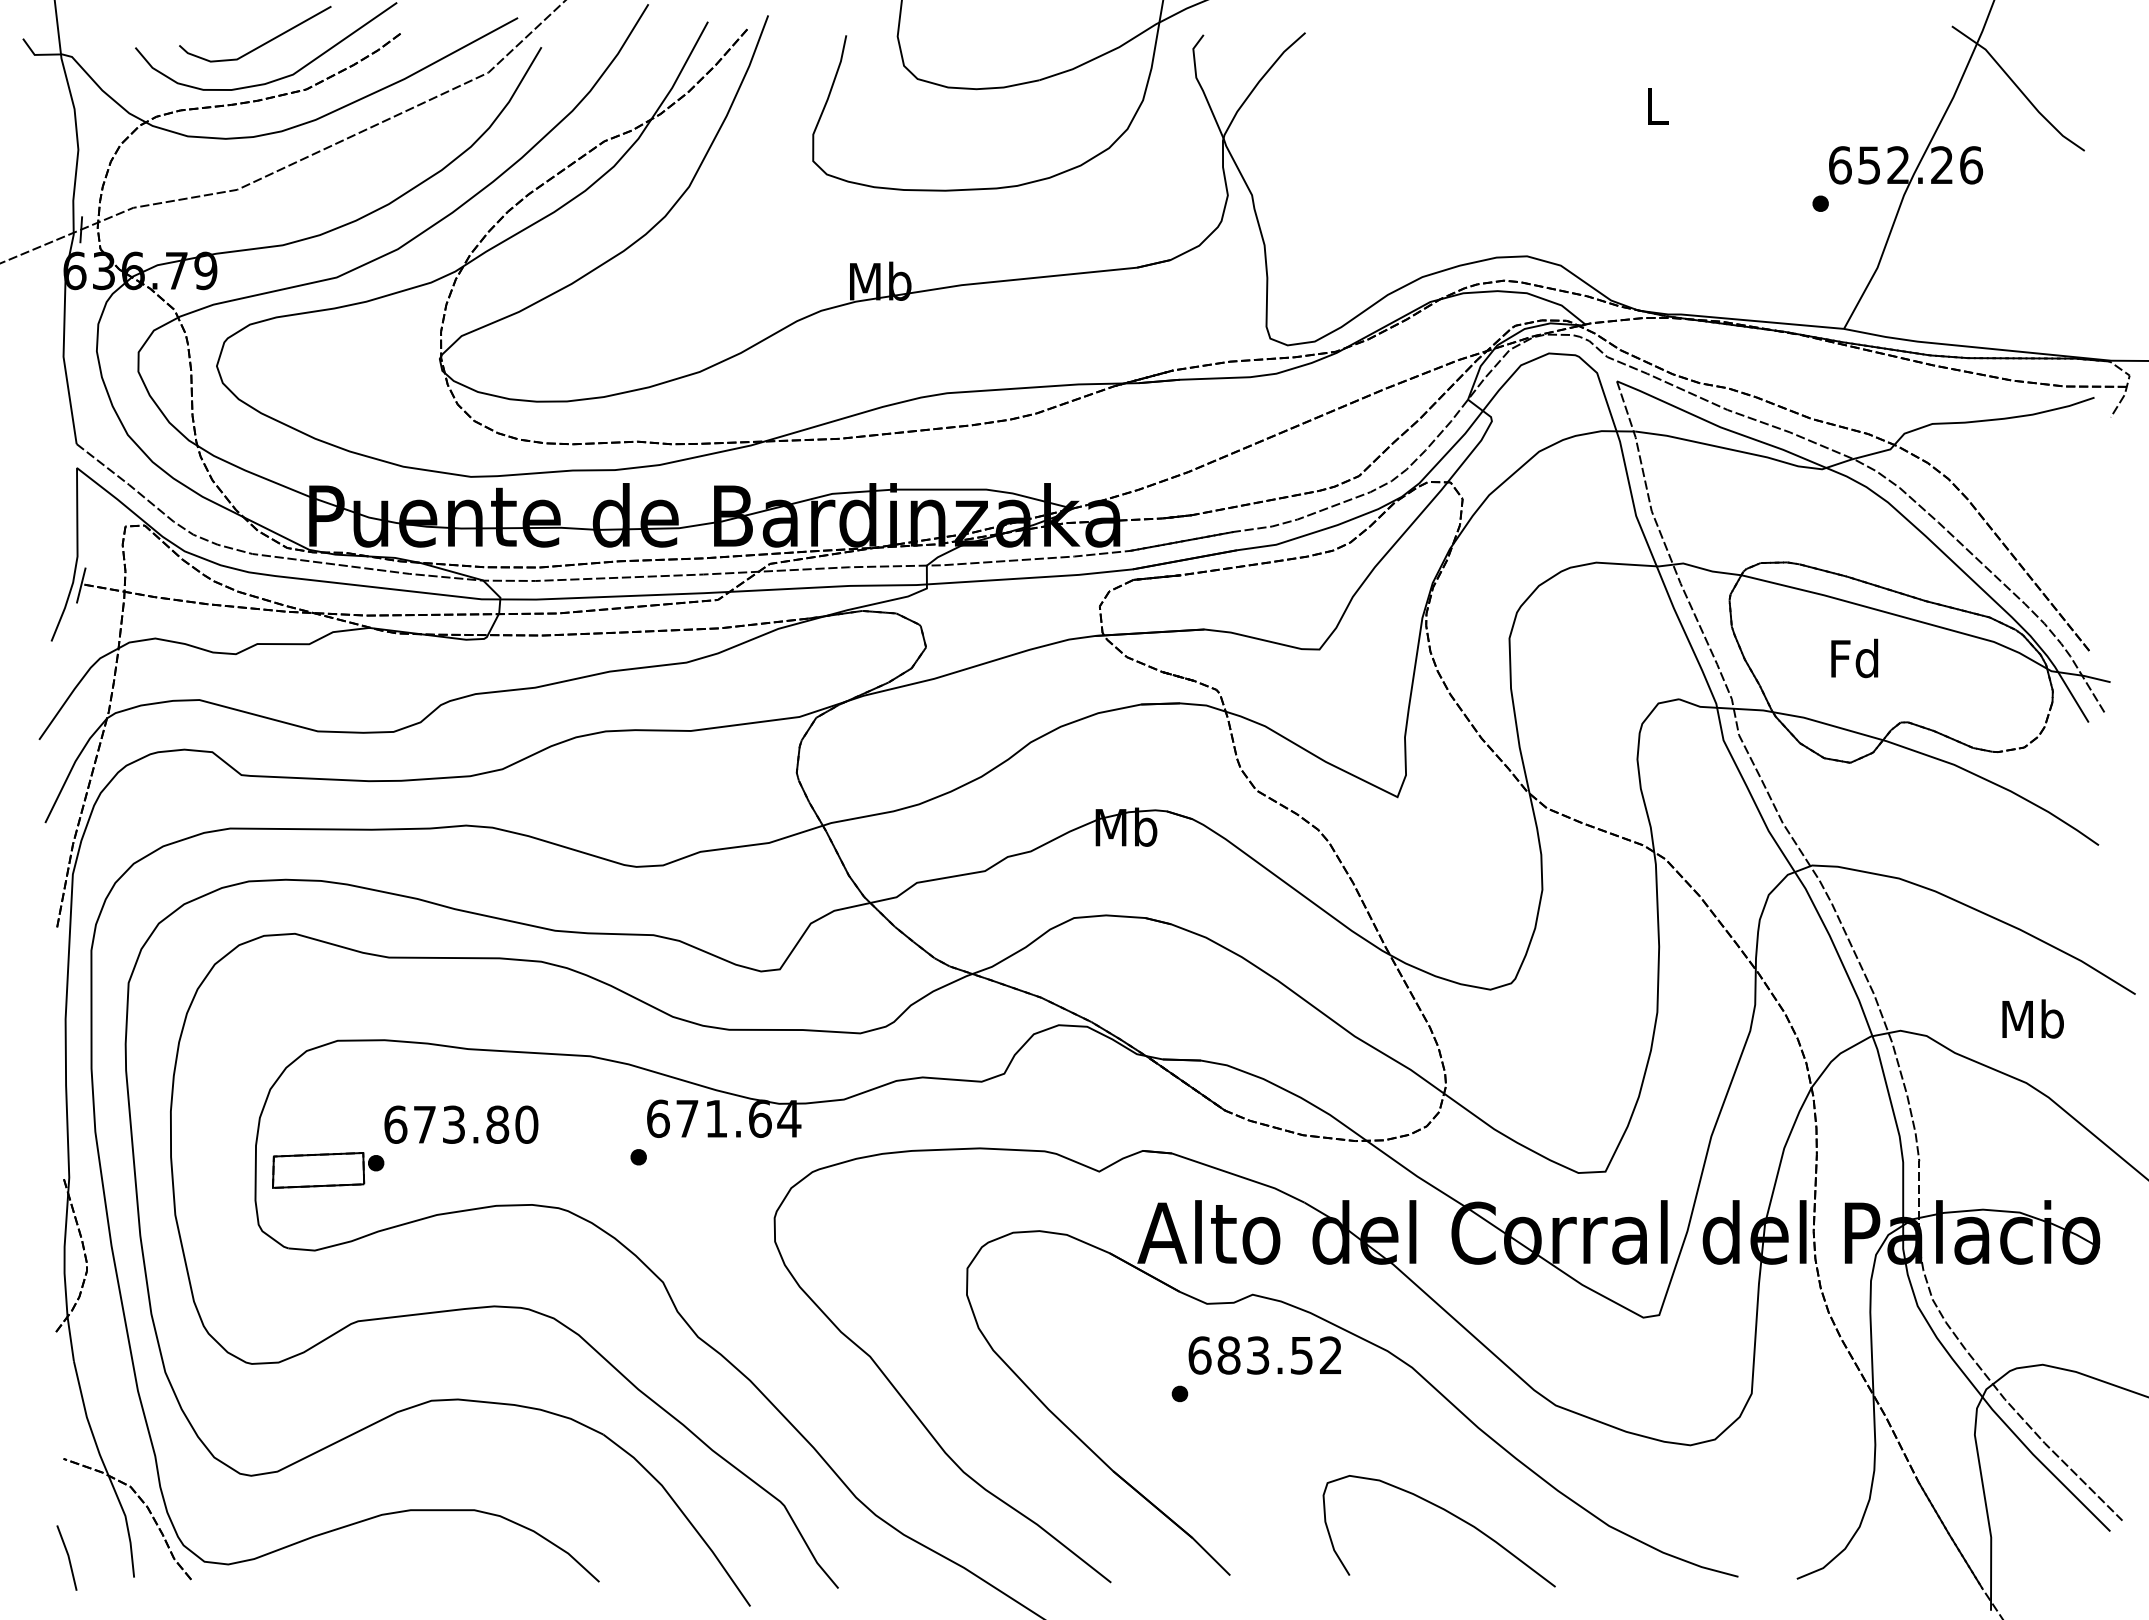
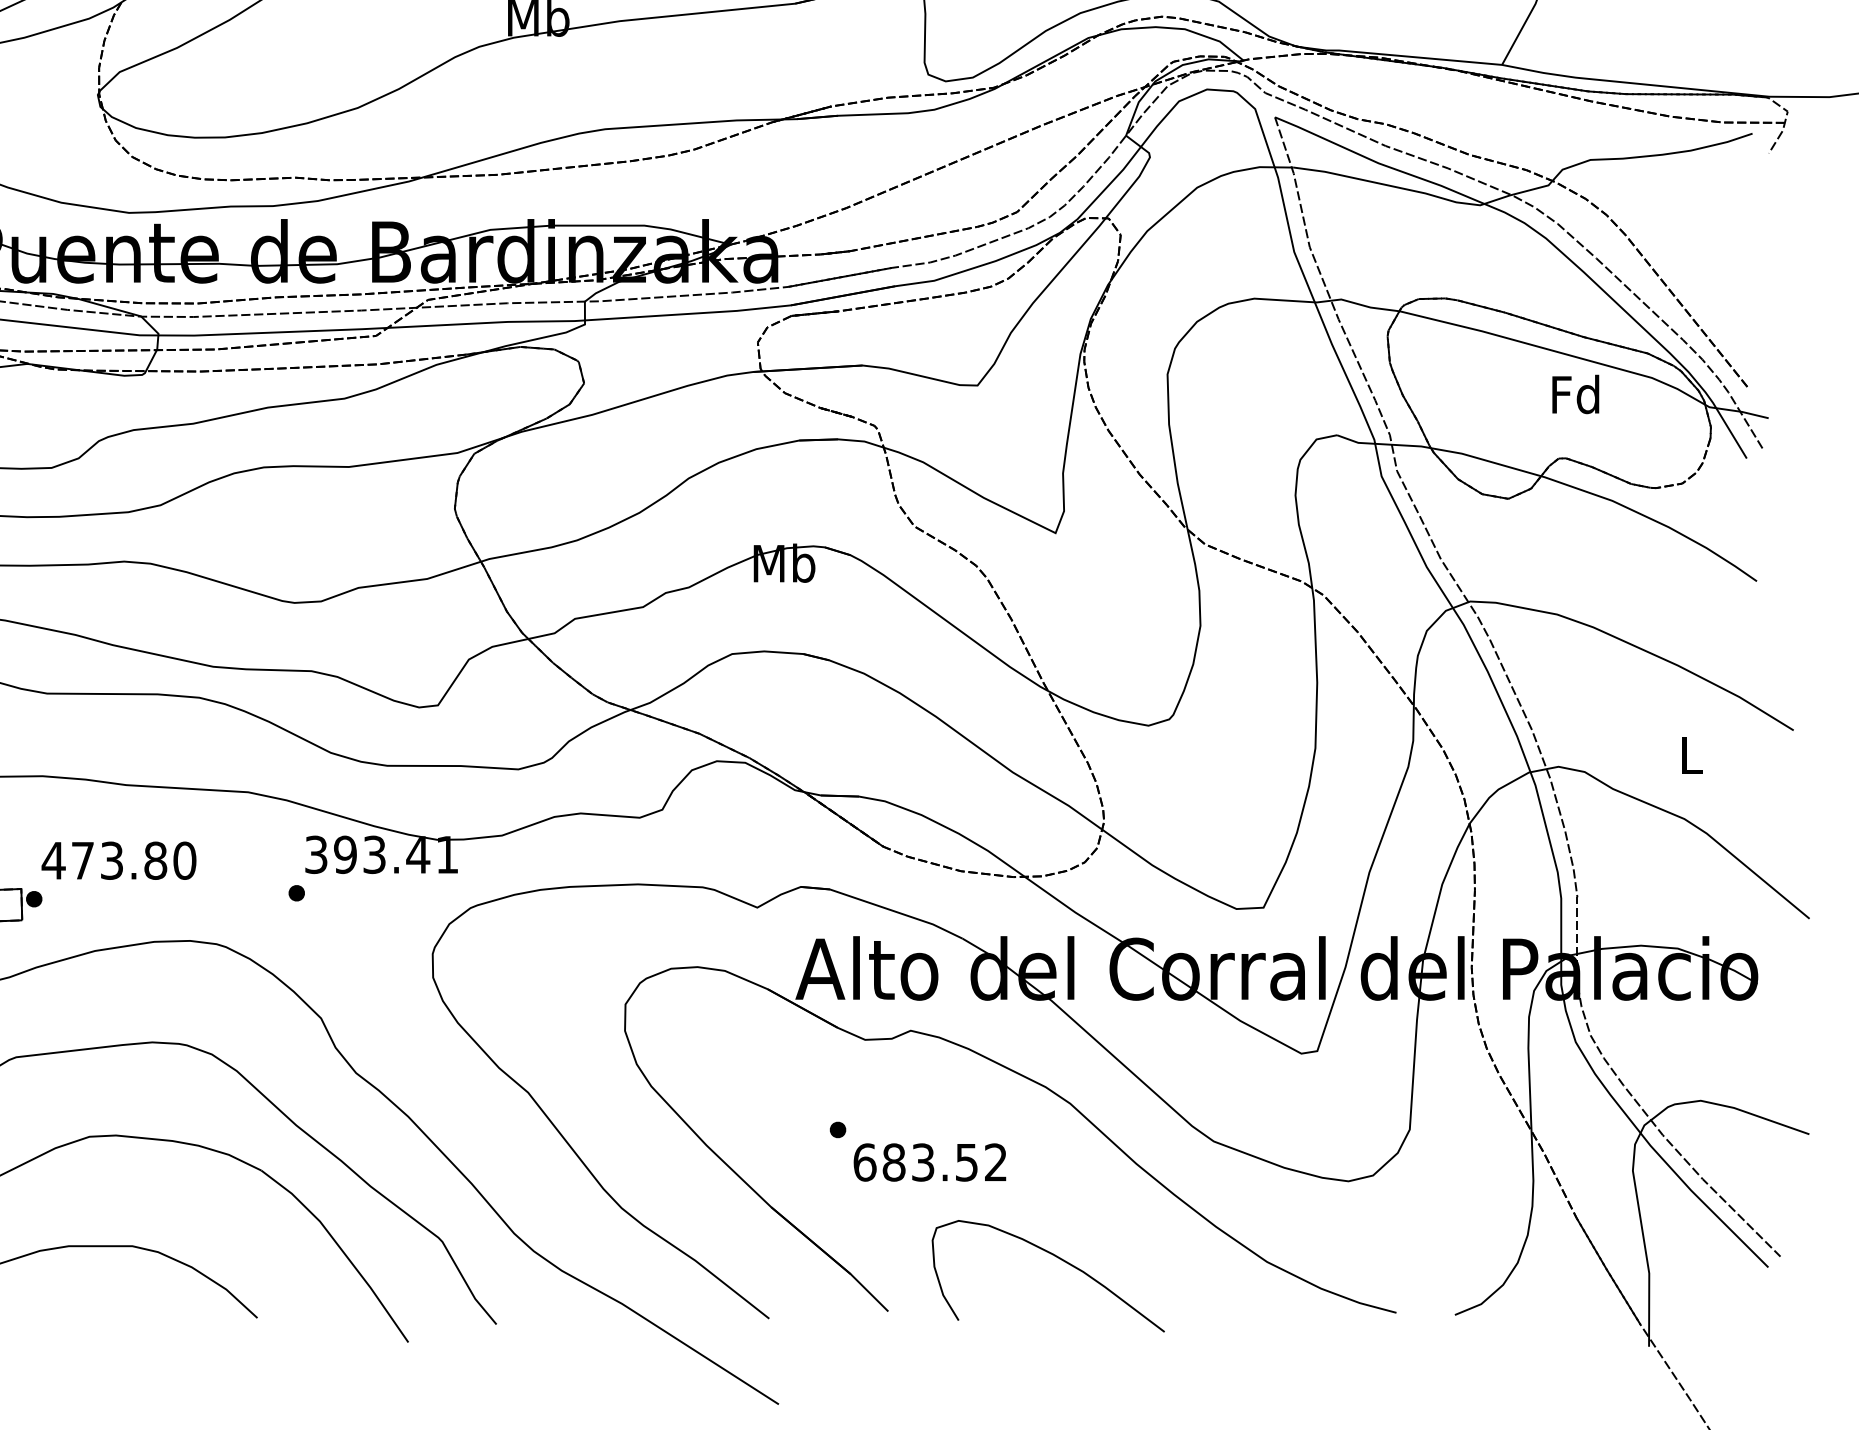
text: (1854, 658) -> (1575, 394), moved
text: (2032, 1018) -> (1690, 754), Mb -> L
text: (724, 1118) -> (382, 854), 671.64 -> 393.41
text: (395, 1124) -> (53, 860), 673.80 -> 473.80
text: (1264, 1355) -> (929, 1162), moved
curve: (1448, 1513) -> (1057, 1258), moved

